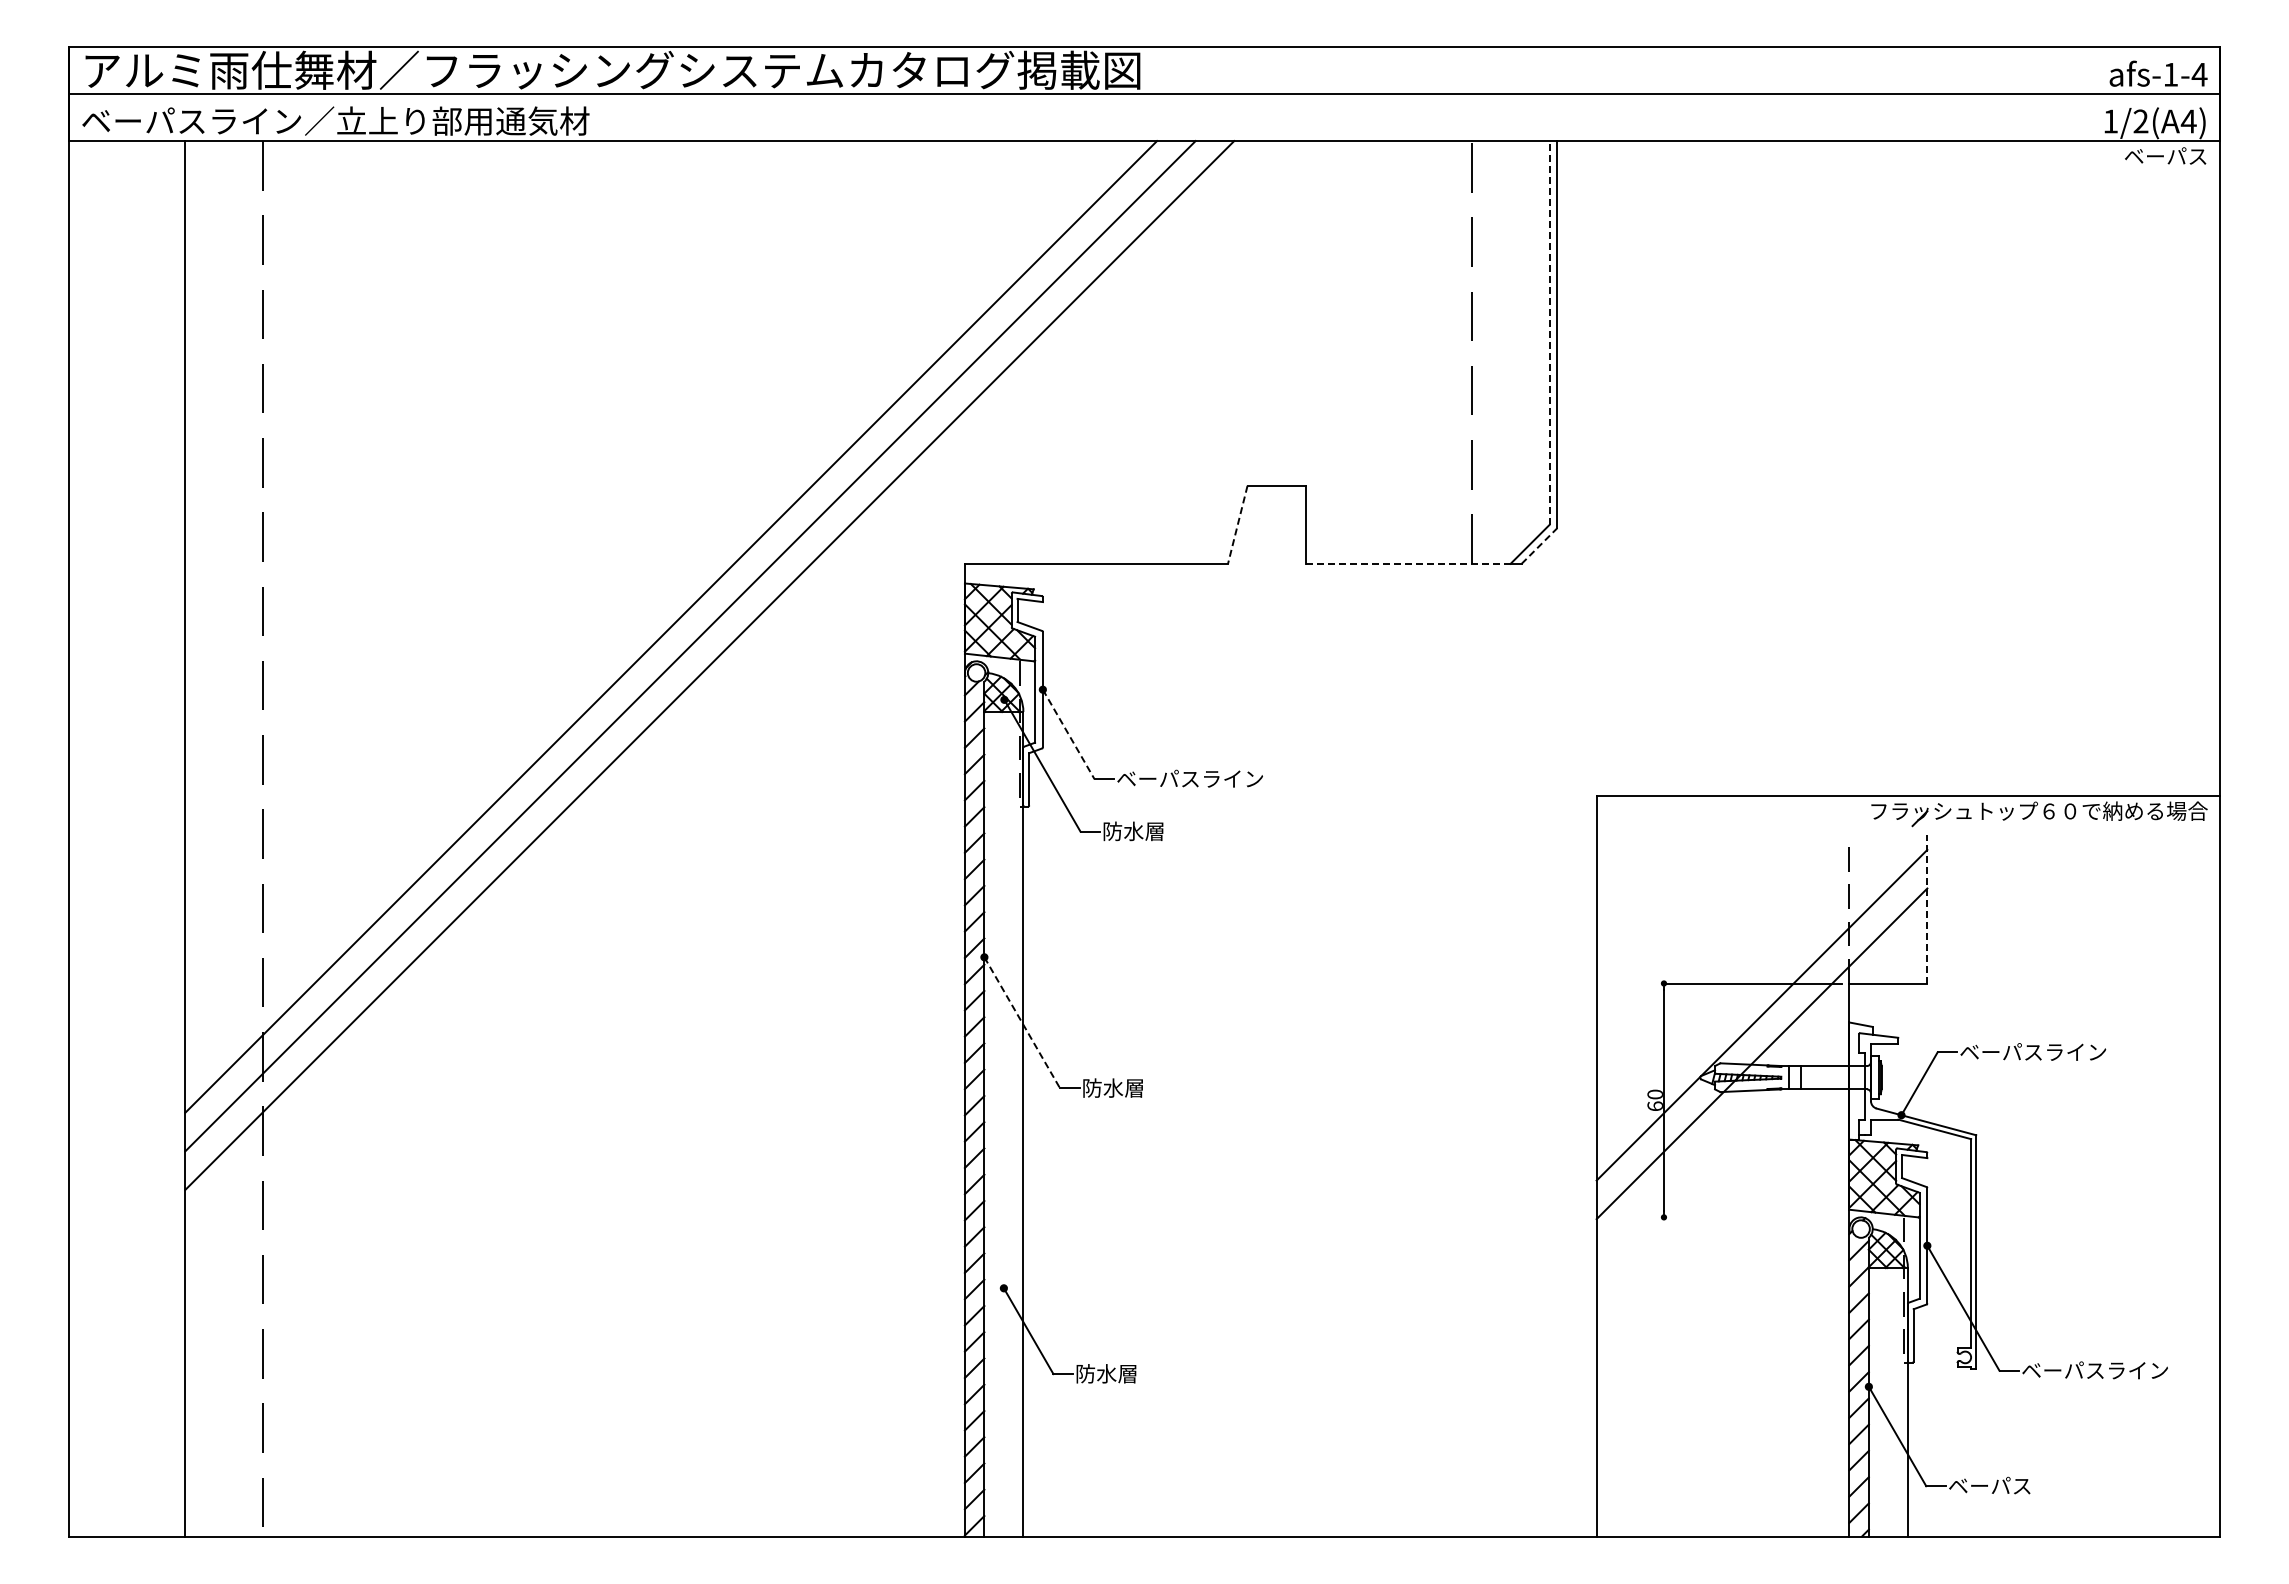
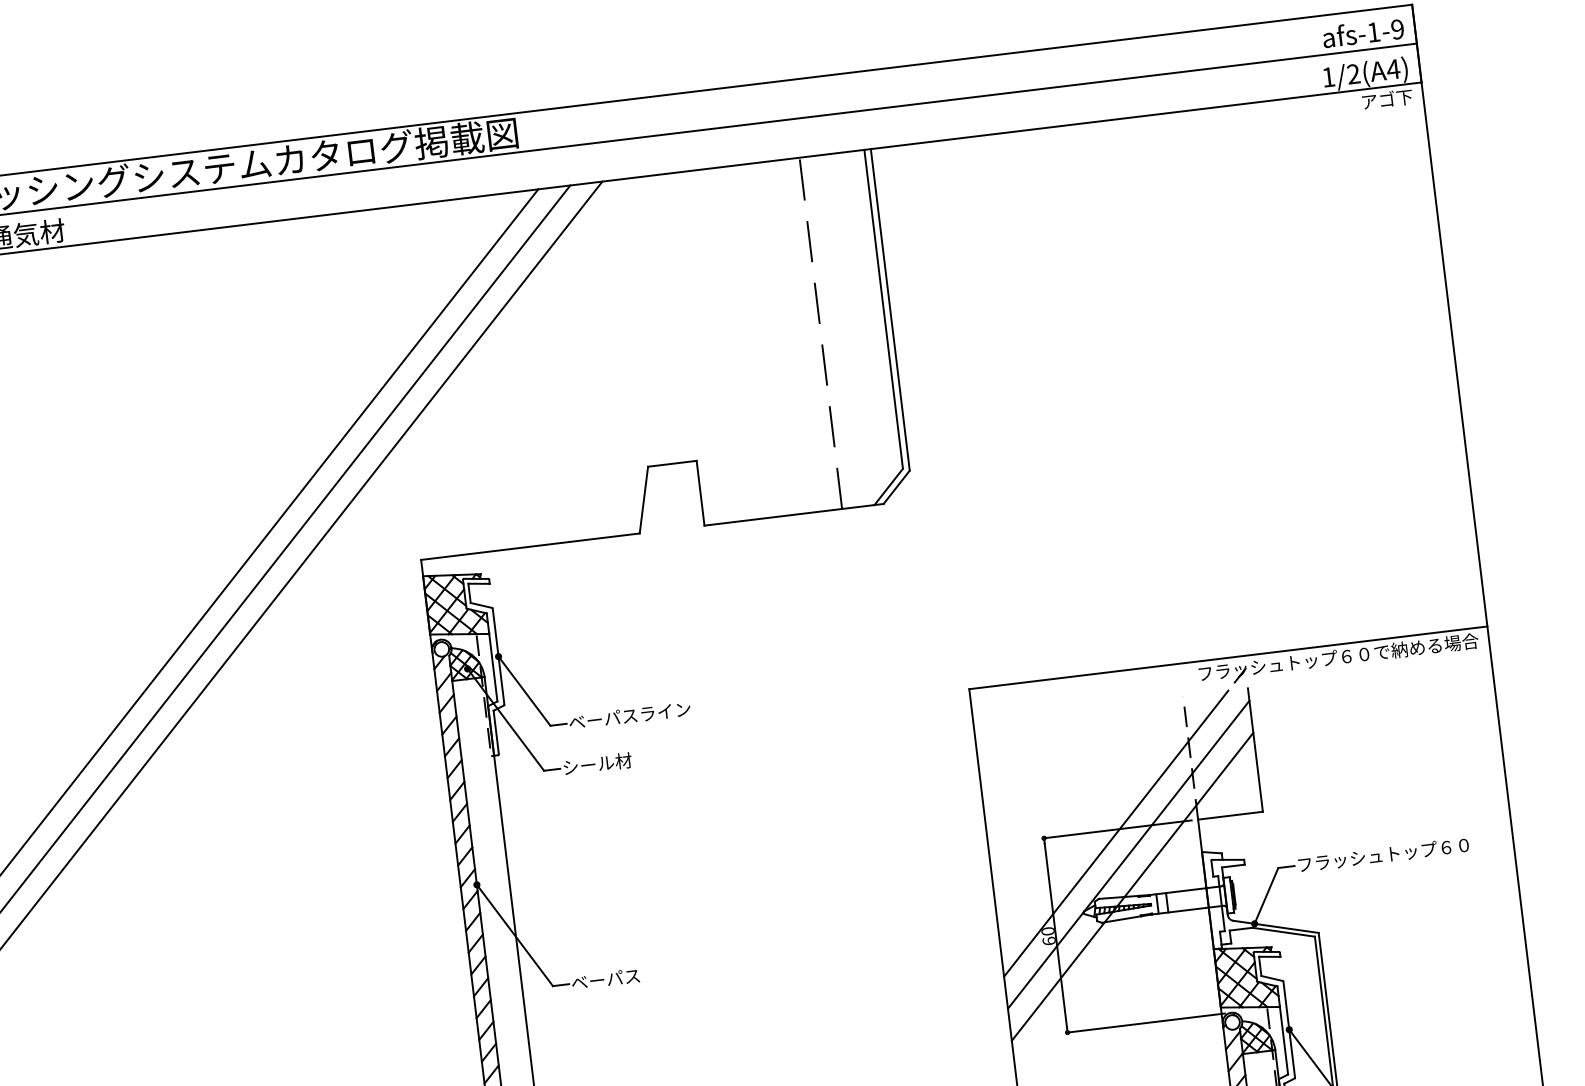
text: (2199, 74) -> (1397, 29), afs-1-4 -> afs-1-9
text: (2166, 156) -> (1378, 100), ベーパス -> アゴ下
line: (1549, 332) -> (883, 308), dashed -> solid
line: (1237, 525) -> (643, 500), dashed -> solid
line: (1539, 545) -> (896, 486), dashed -> solid
line: (1408, 563) -> (789, 515), dashed -> solid
line: (1068, 734) -> (524, 691), dashed -> solid
text: (1144, 831) -> (597, 764), 防水層 -> シール材
line: (1927, 908) -> (1255, 749), dashed -> solid
line: (1749, 987) -> (1115, 832), added
line: (1022, 1022) -> (515, 935), dashed -> solid
text: (2063, 1051) -> (1382, 854), ベーパスライン -> フラッシュトップ６０
text: (1123, 1087) -> (605, 979), 防水層 -> ベーパス
line: (1758, 1217) -> (1146, 1023), added

